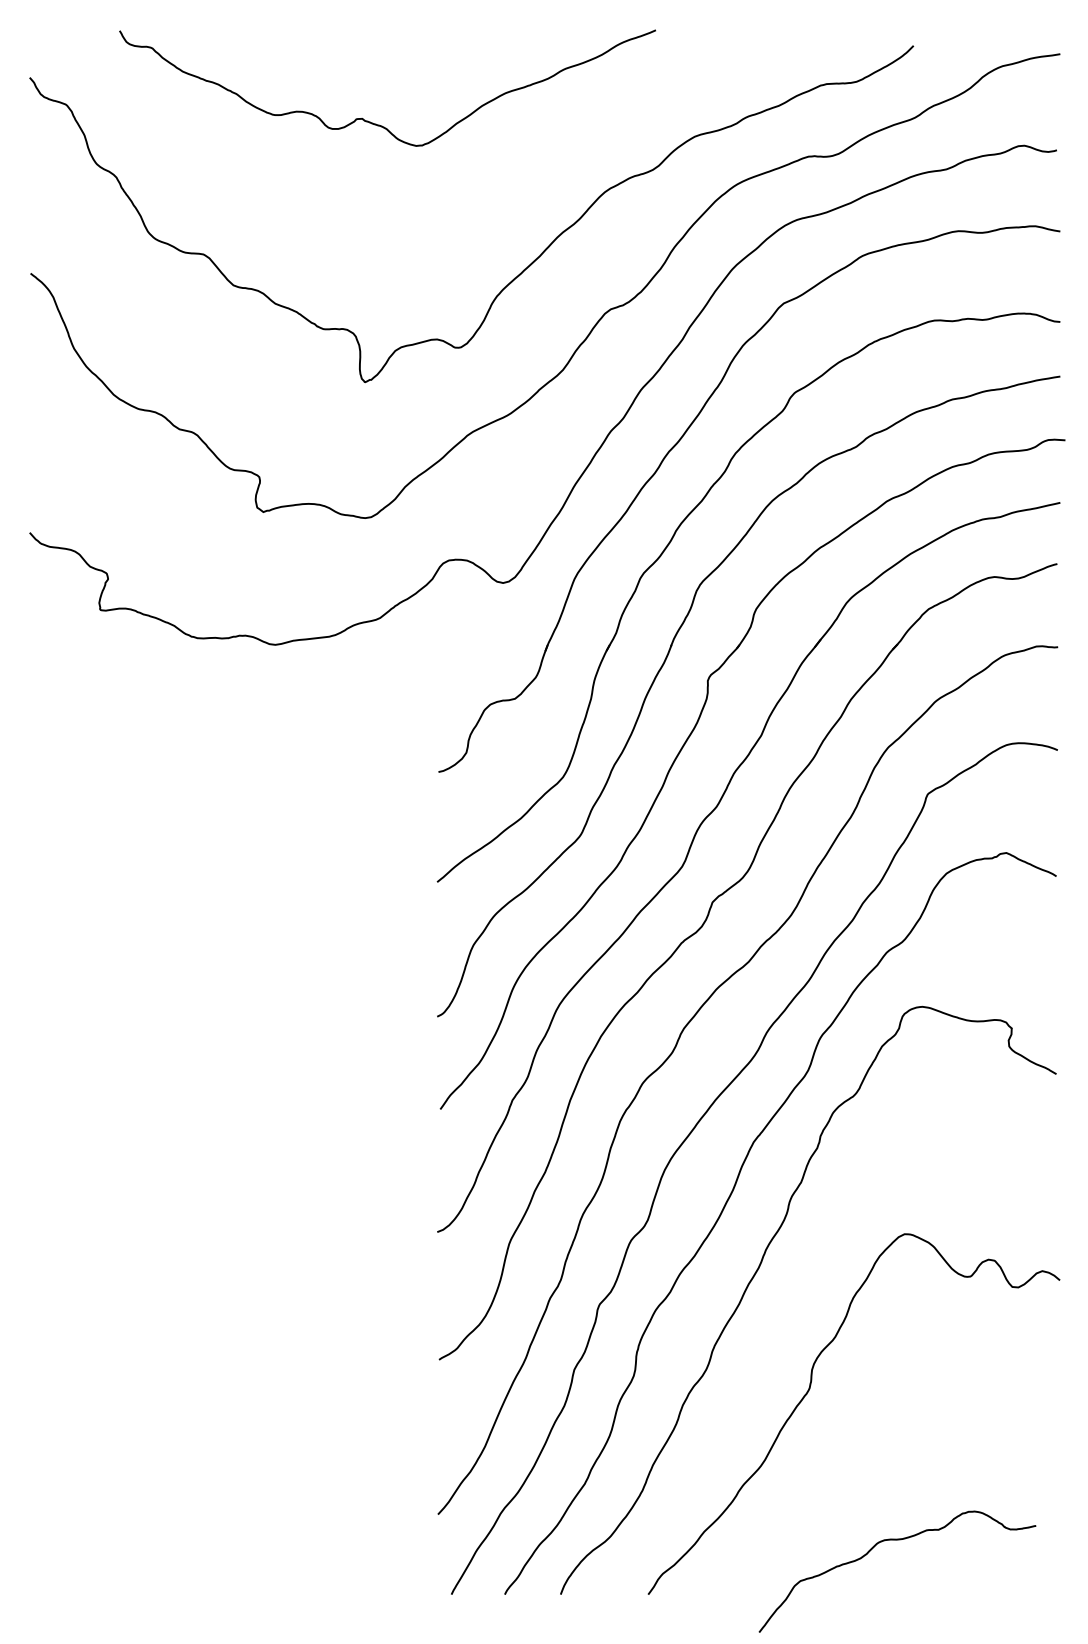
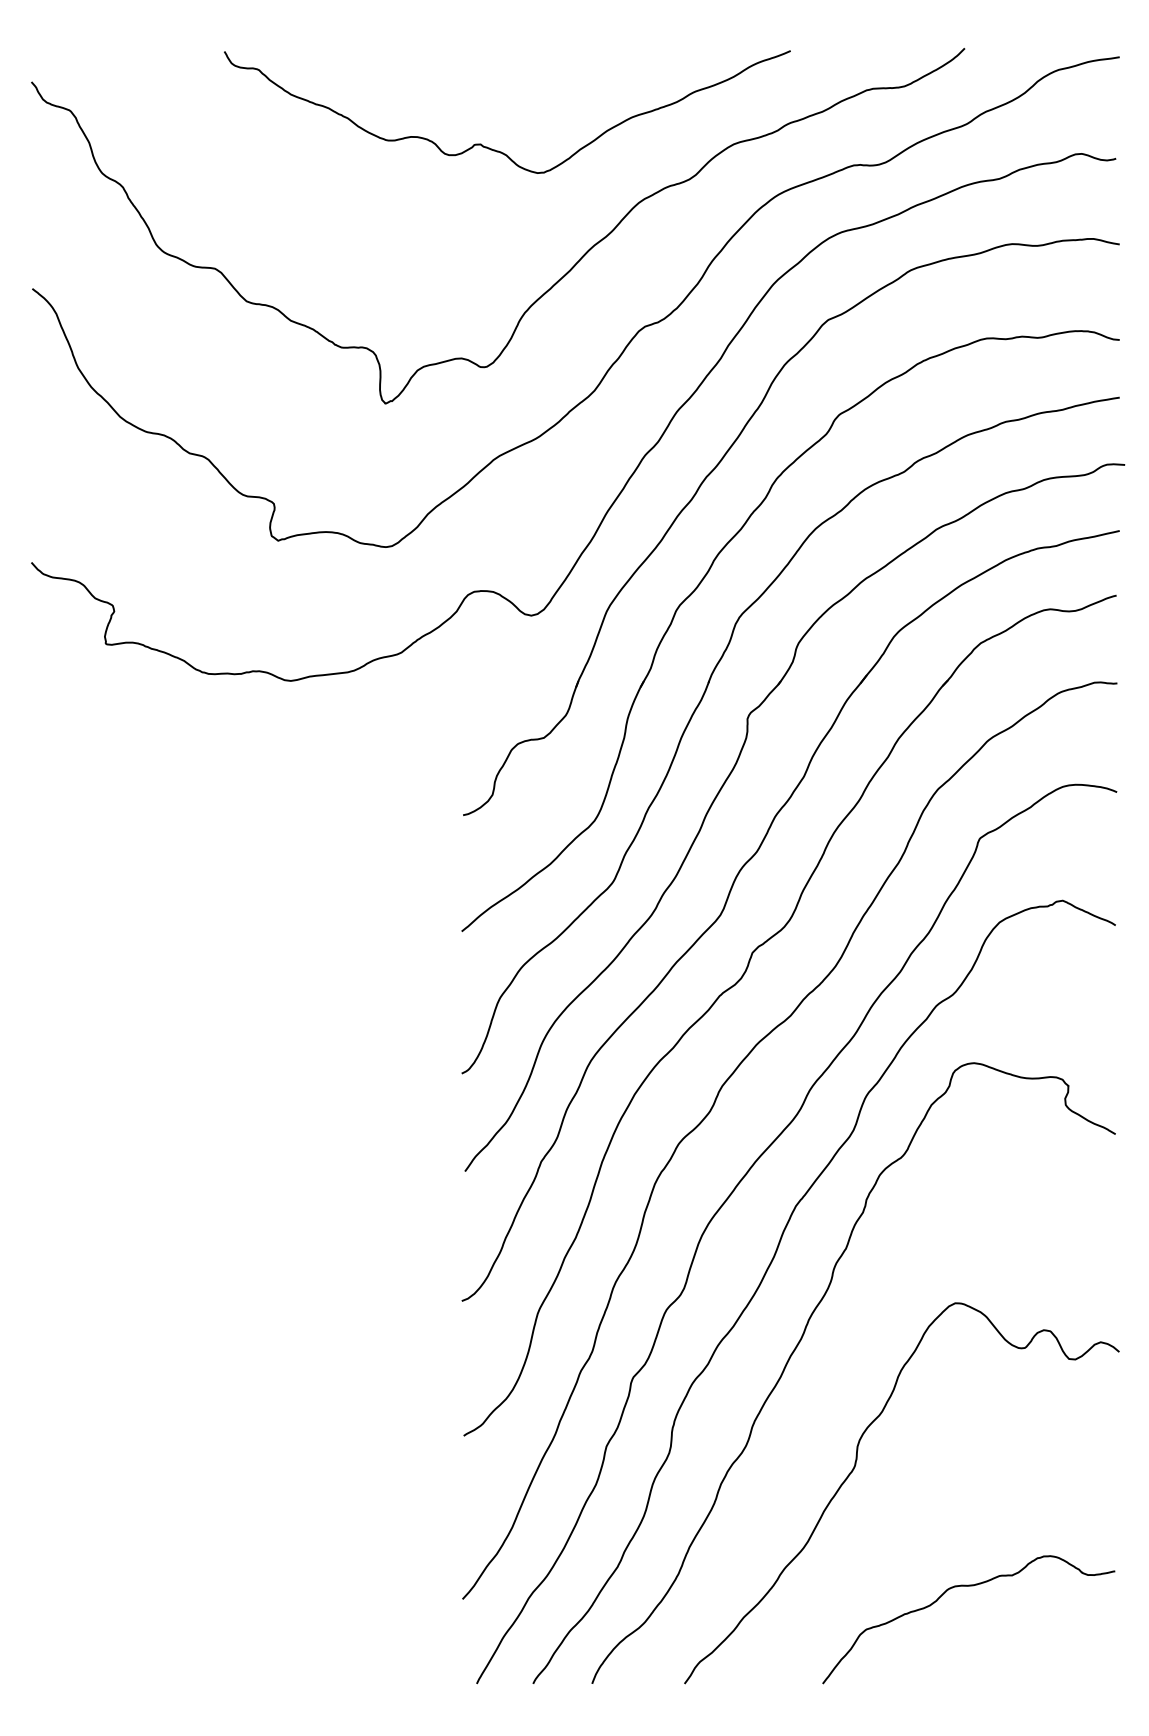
curve: (376, 123) -> (495, 149), moved
curve: (897, 1540) -> (968, 1586), moved

